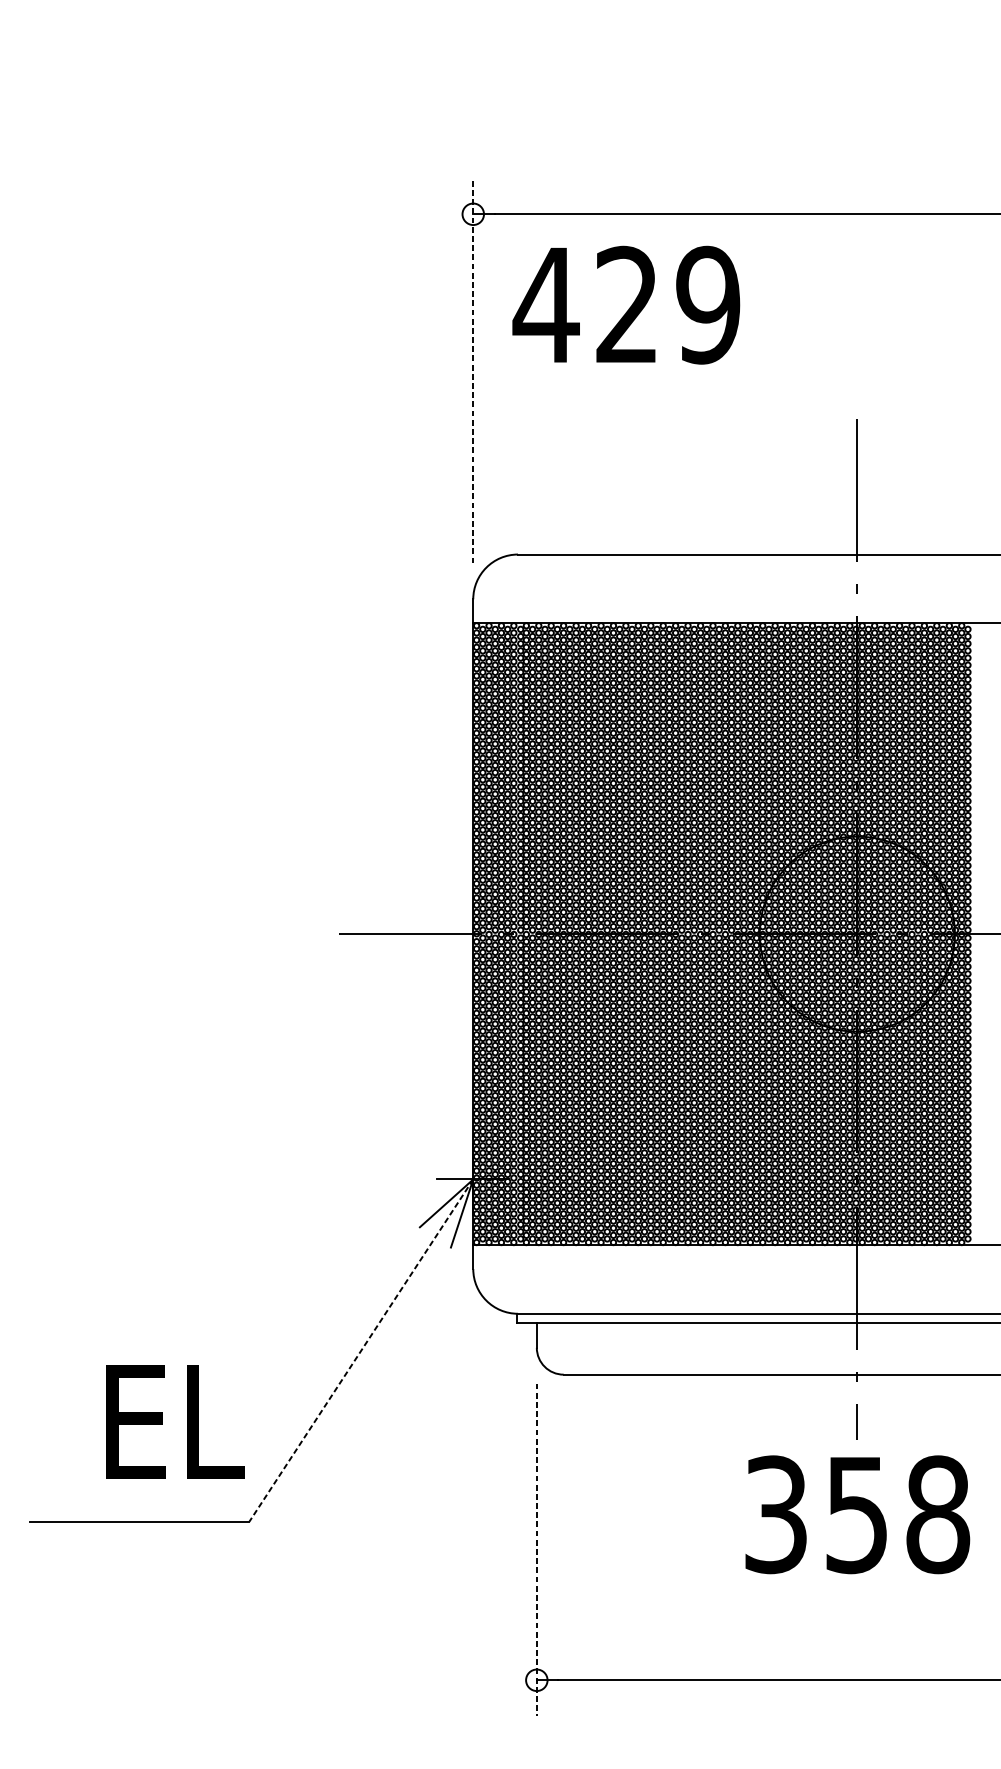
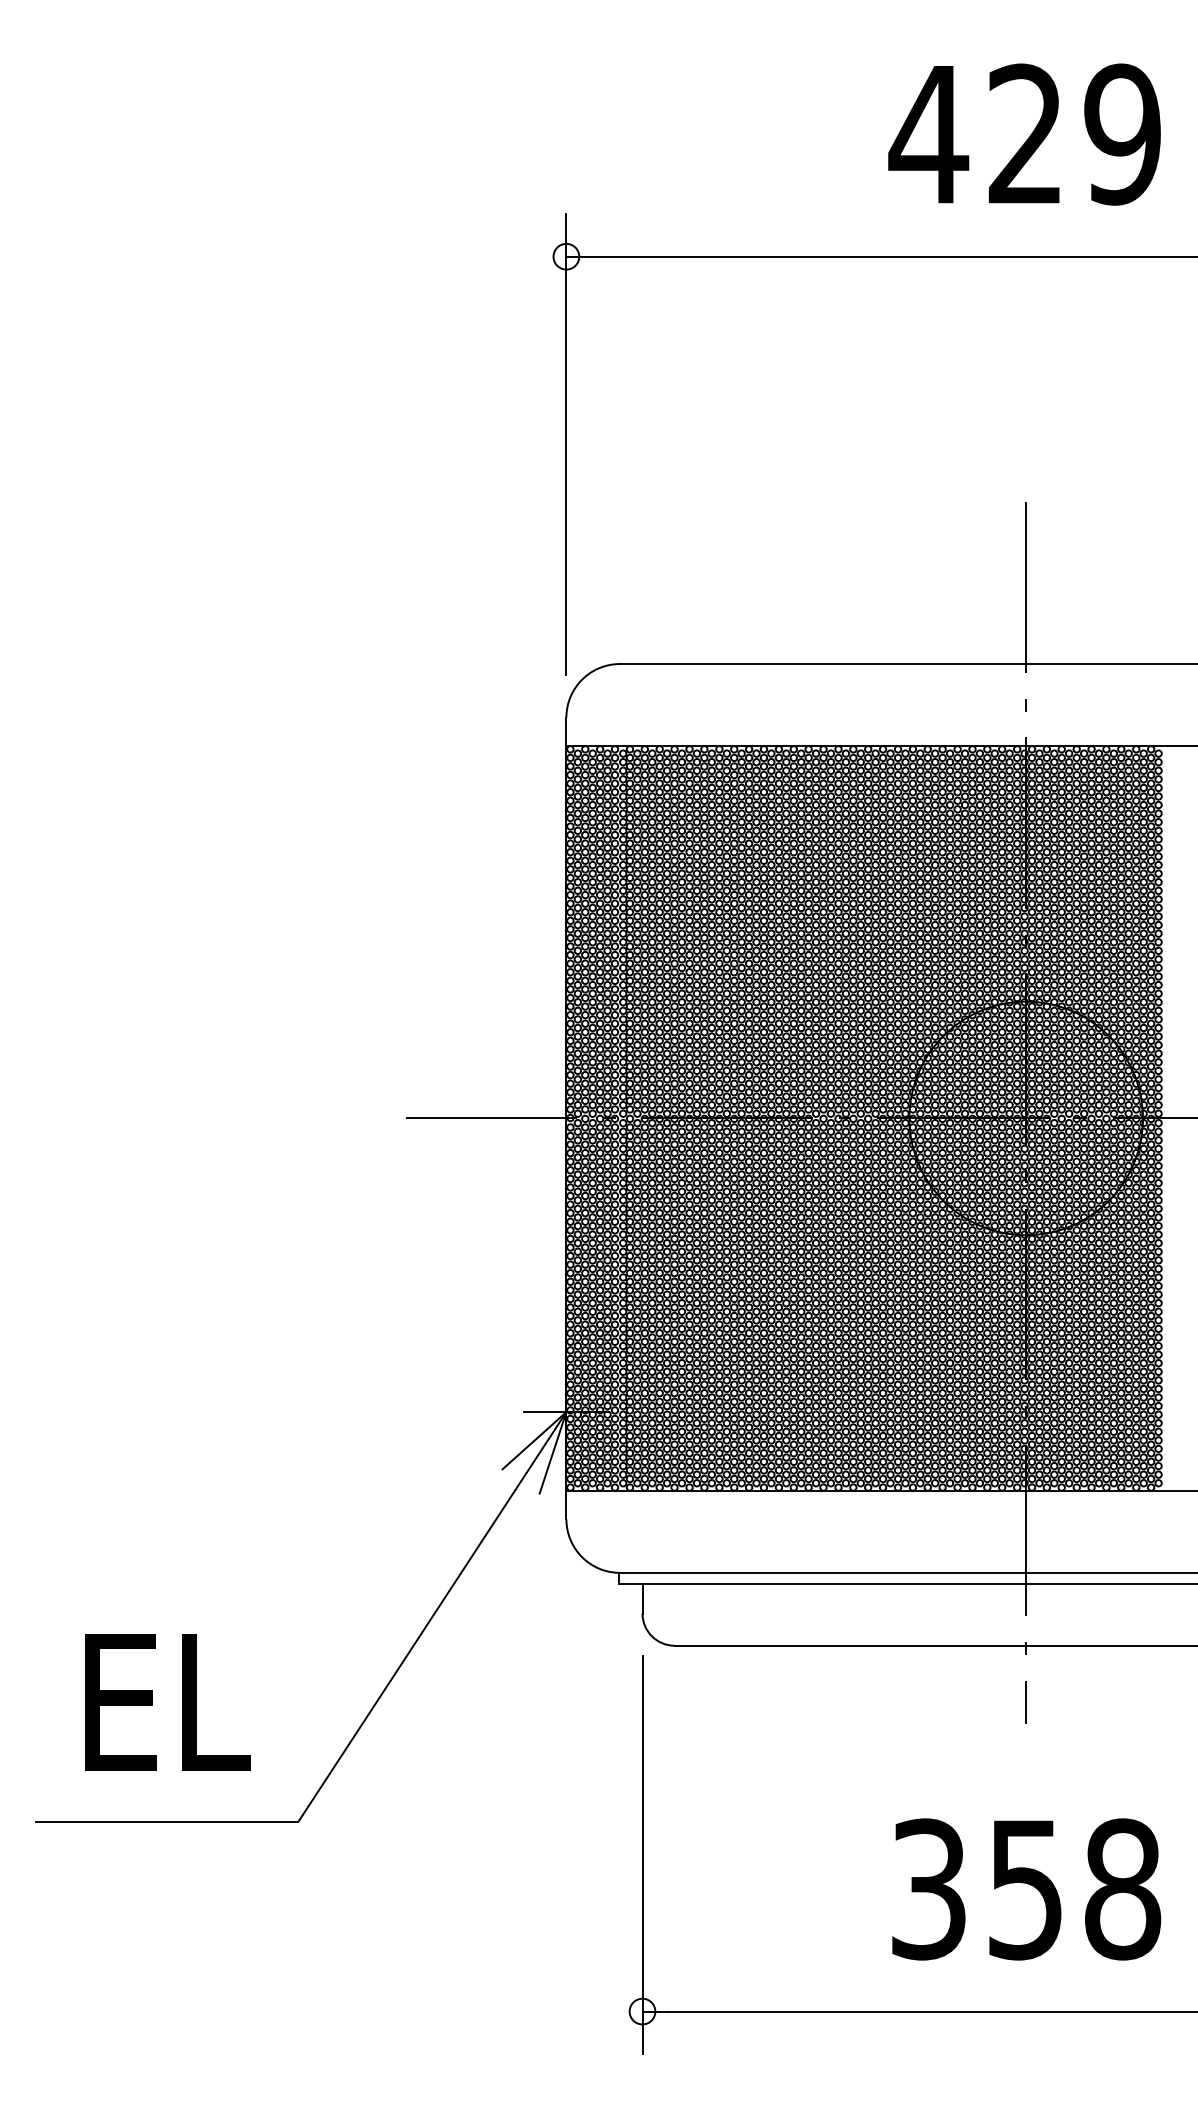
text: (626, 305) -> (1024, 134), moved
line: (473, 370) -> (566, 443), dashed -> solid
line: (361, 1350) -> (432, 1616), dashed -> solid
text: (175, 1422) -> (167, 1702), moved
text: (857, 1514) -> (1026, 1889), moved
line: (536, 1549) -> (642, 1855), dashed -> solid

